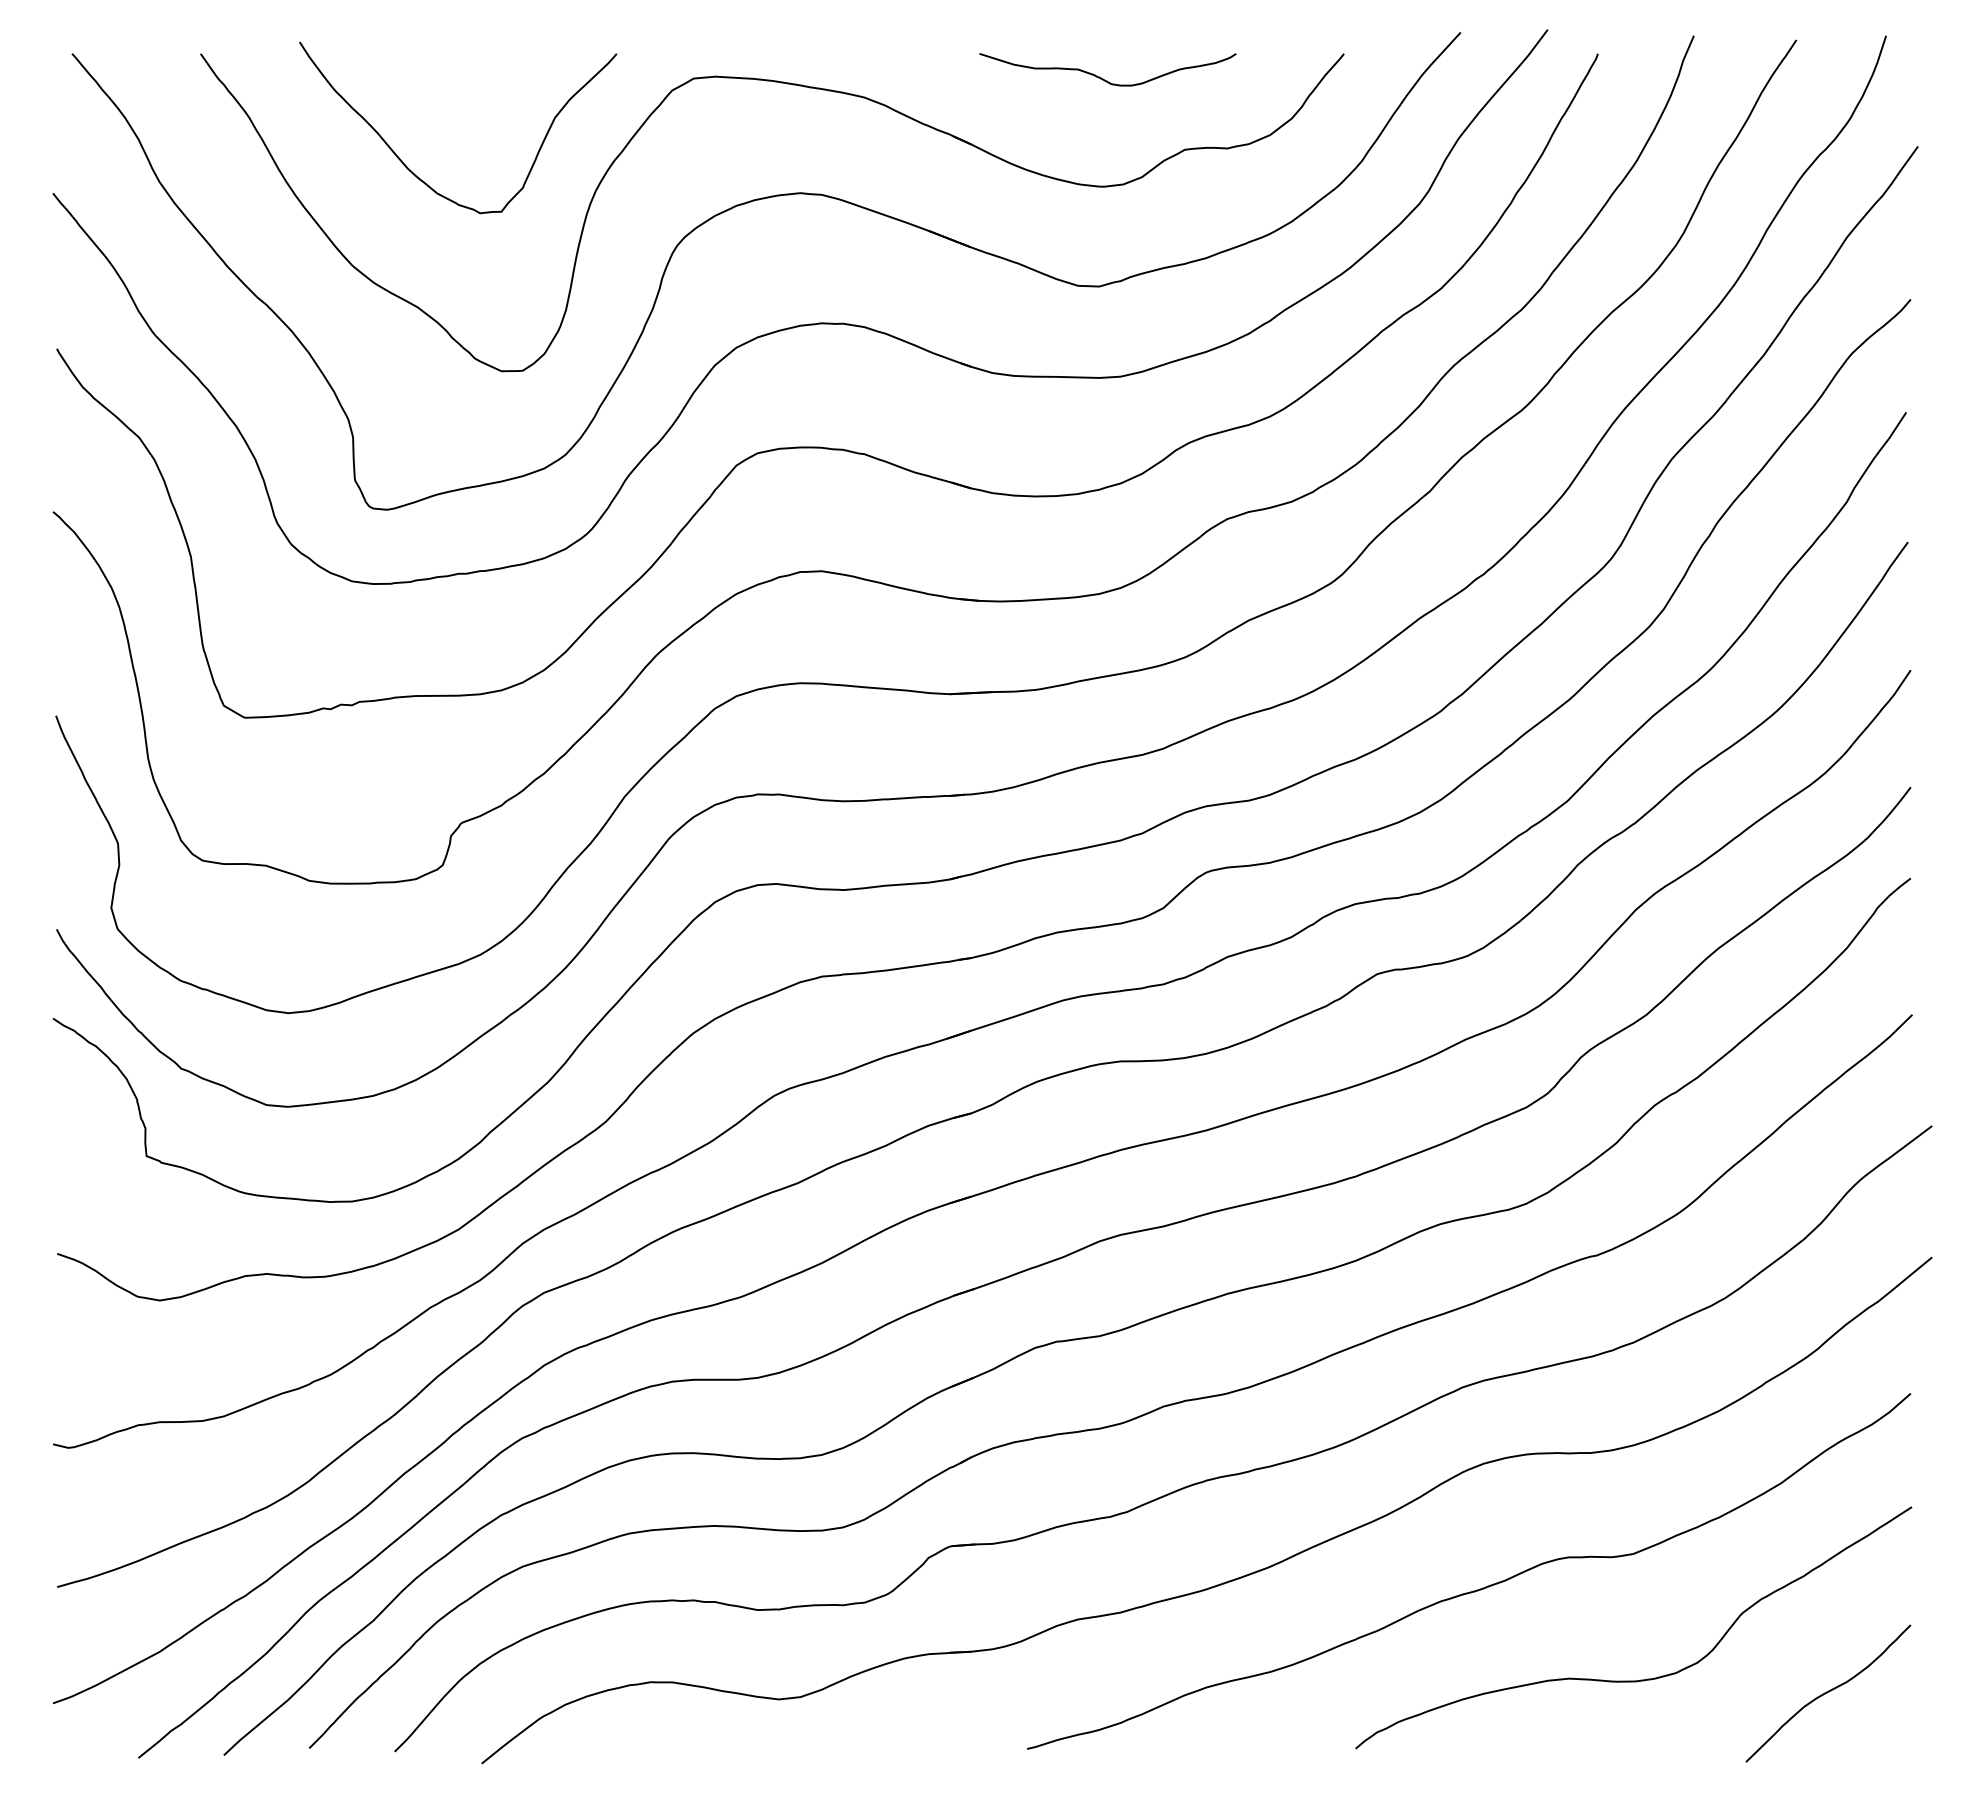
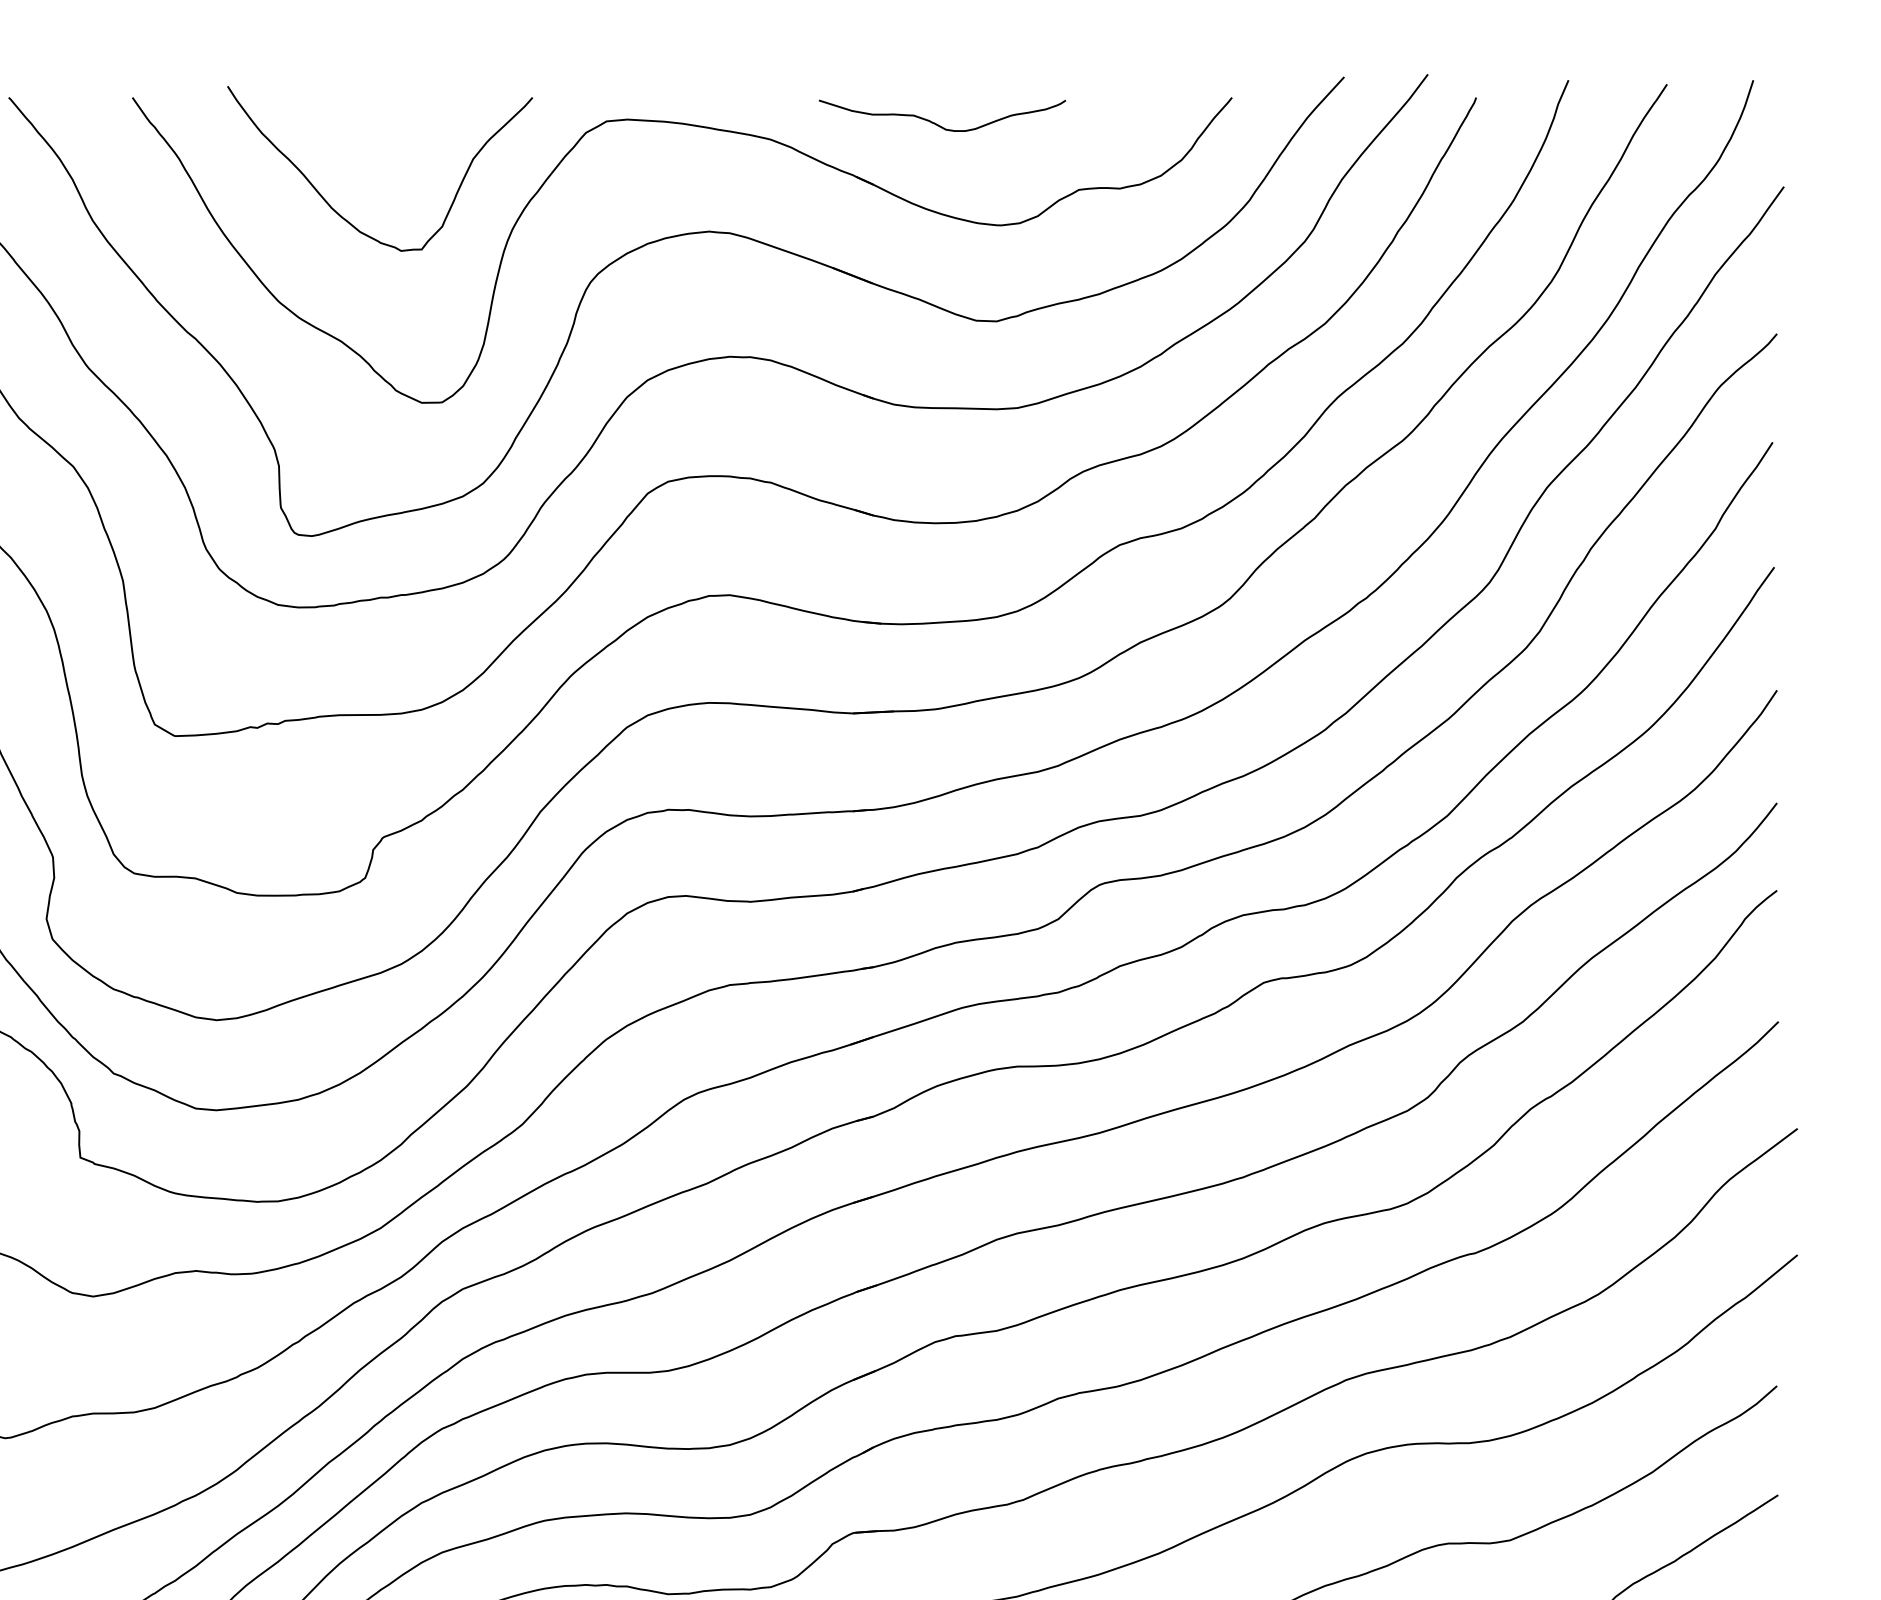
curve: (1103, 78) -> (938, 124), moved

